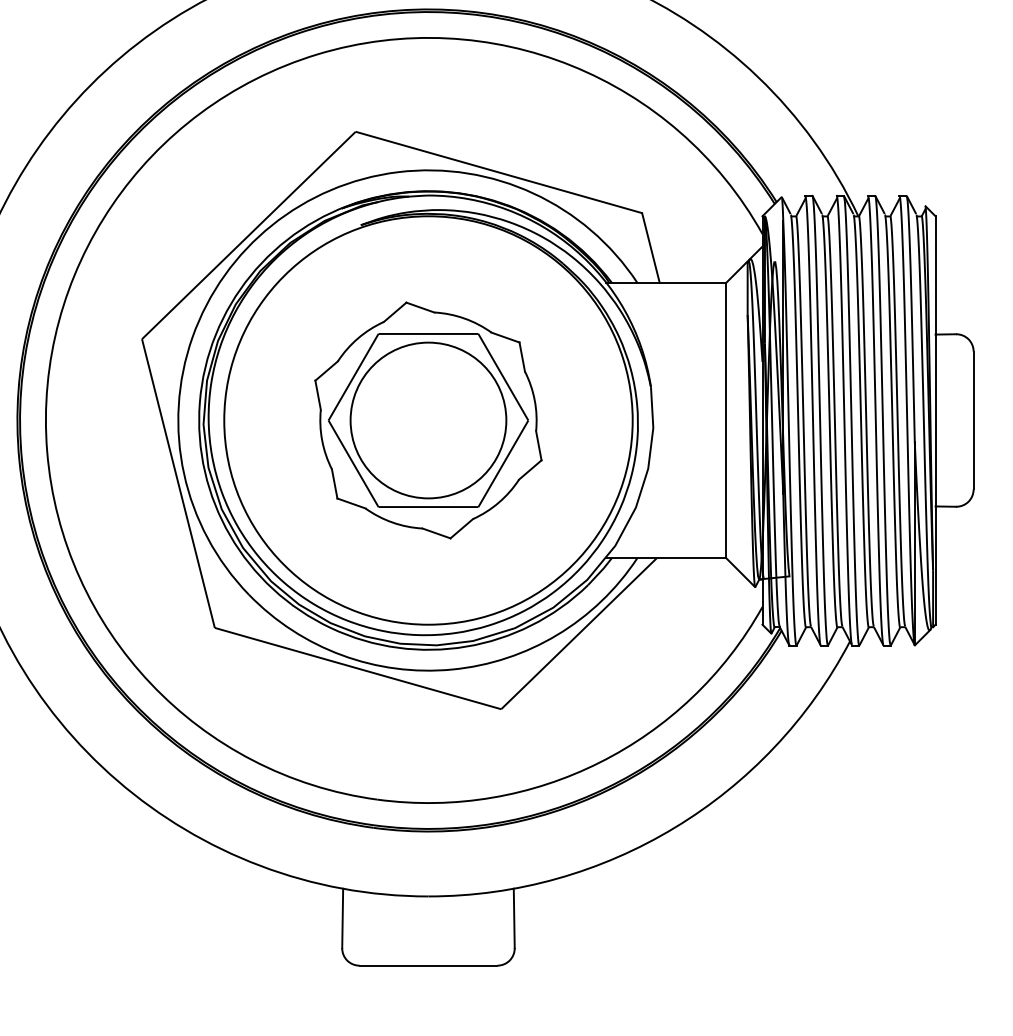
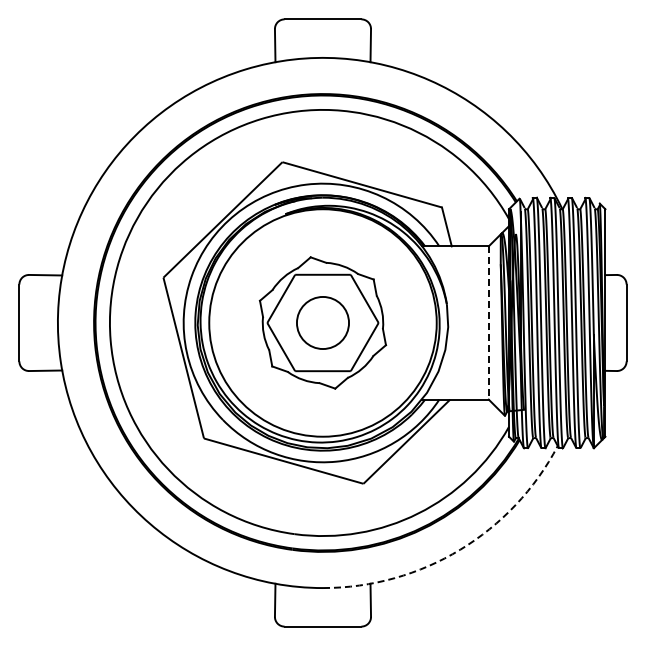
circle: (427, 419) -> (322, 322), size x0.6
line: (725, 419) -> (488, 322), solid -> dashed
arc: (675, 827) -> (460, 549), solid -> dashed

